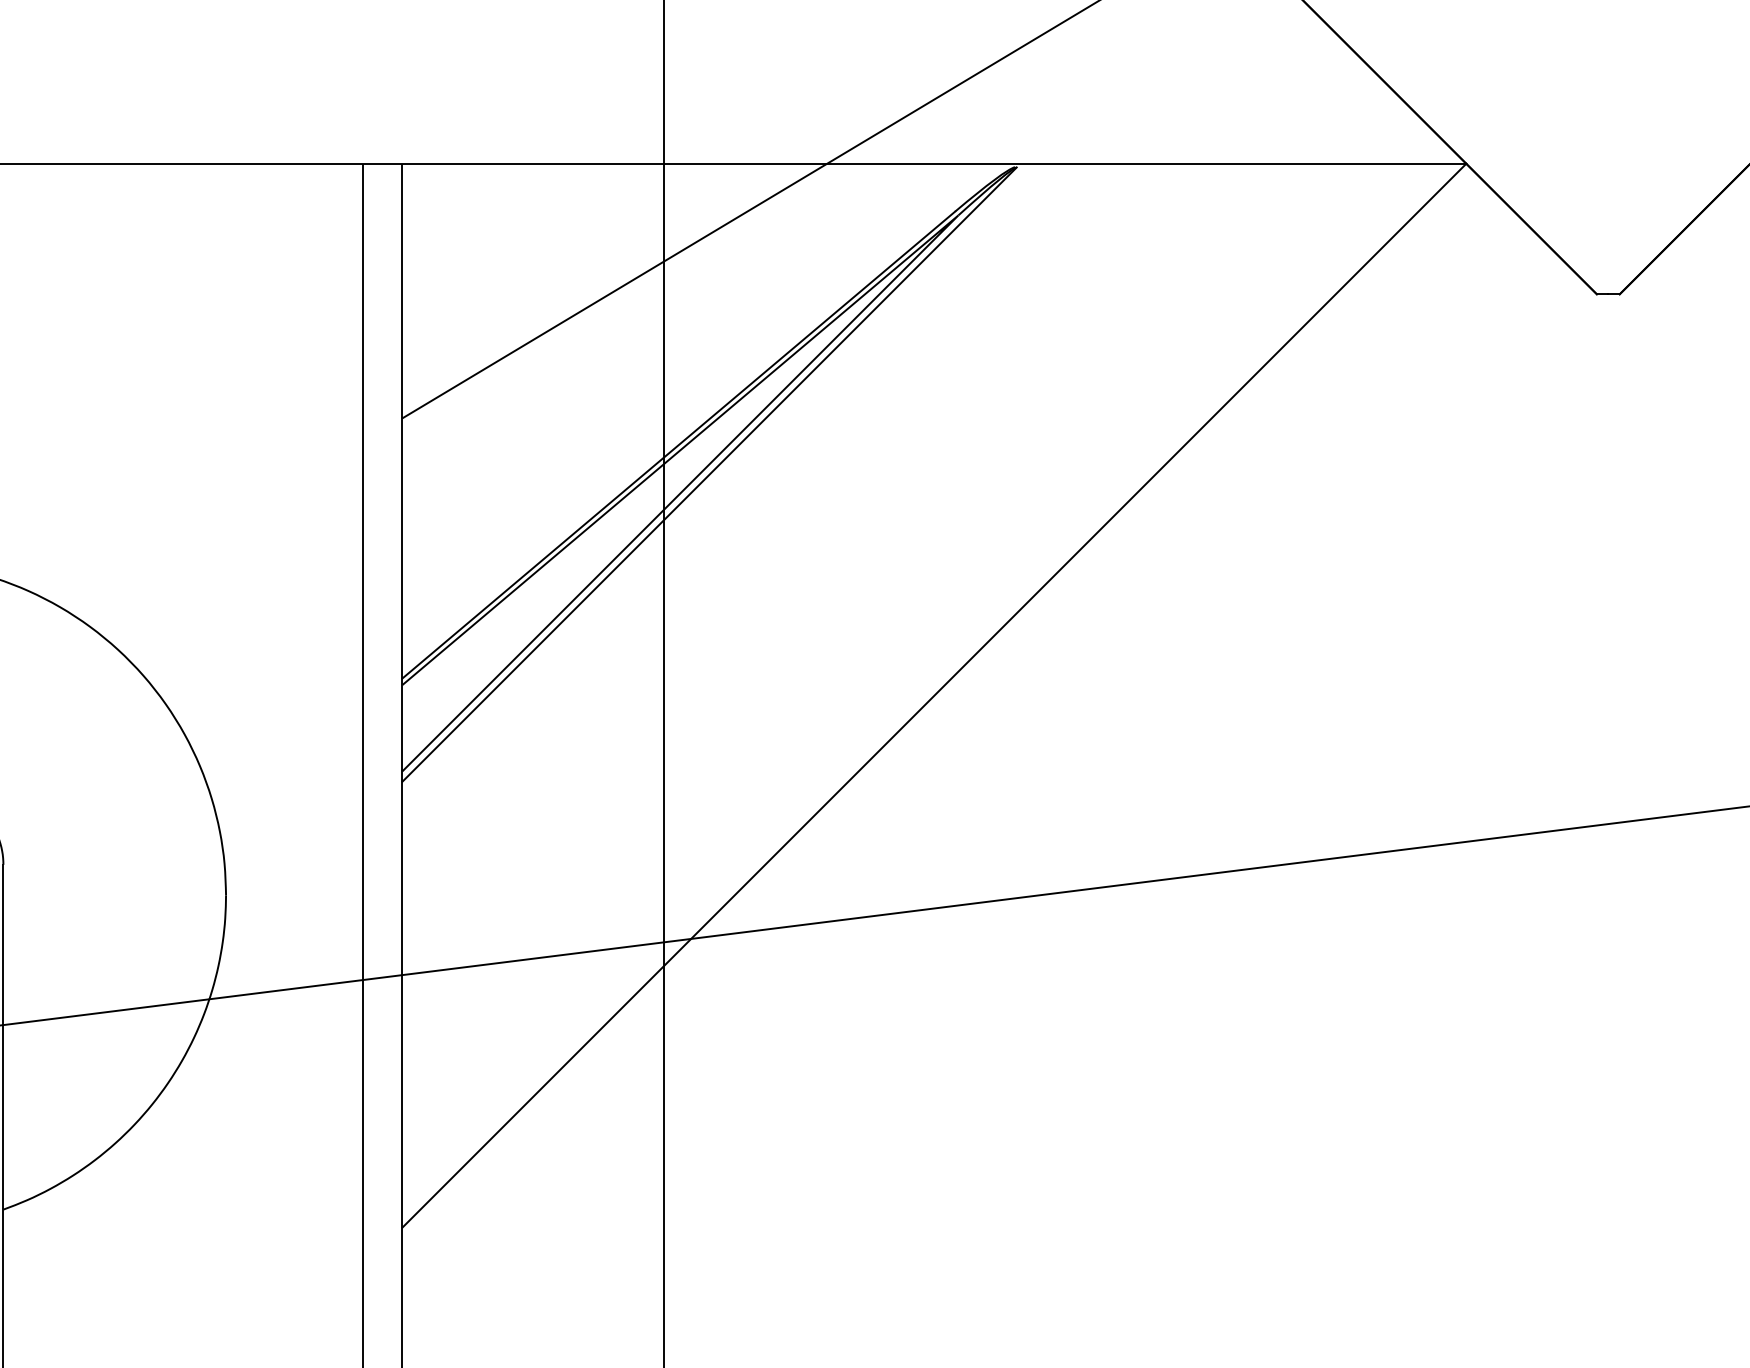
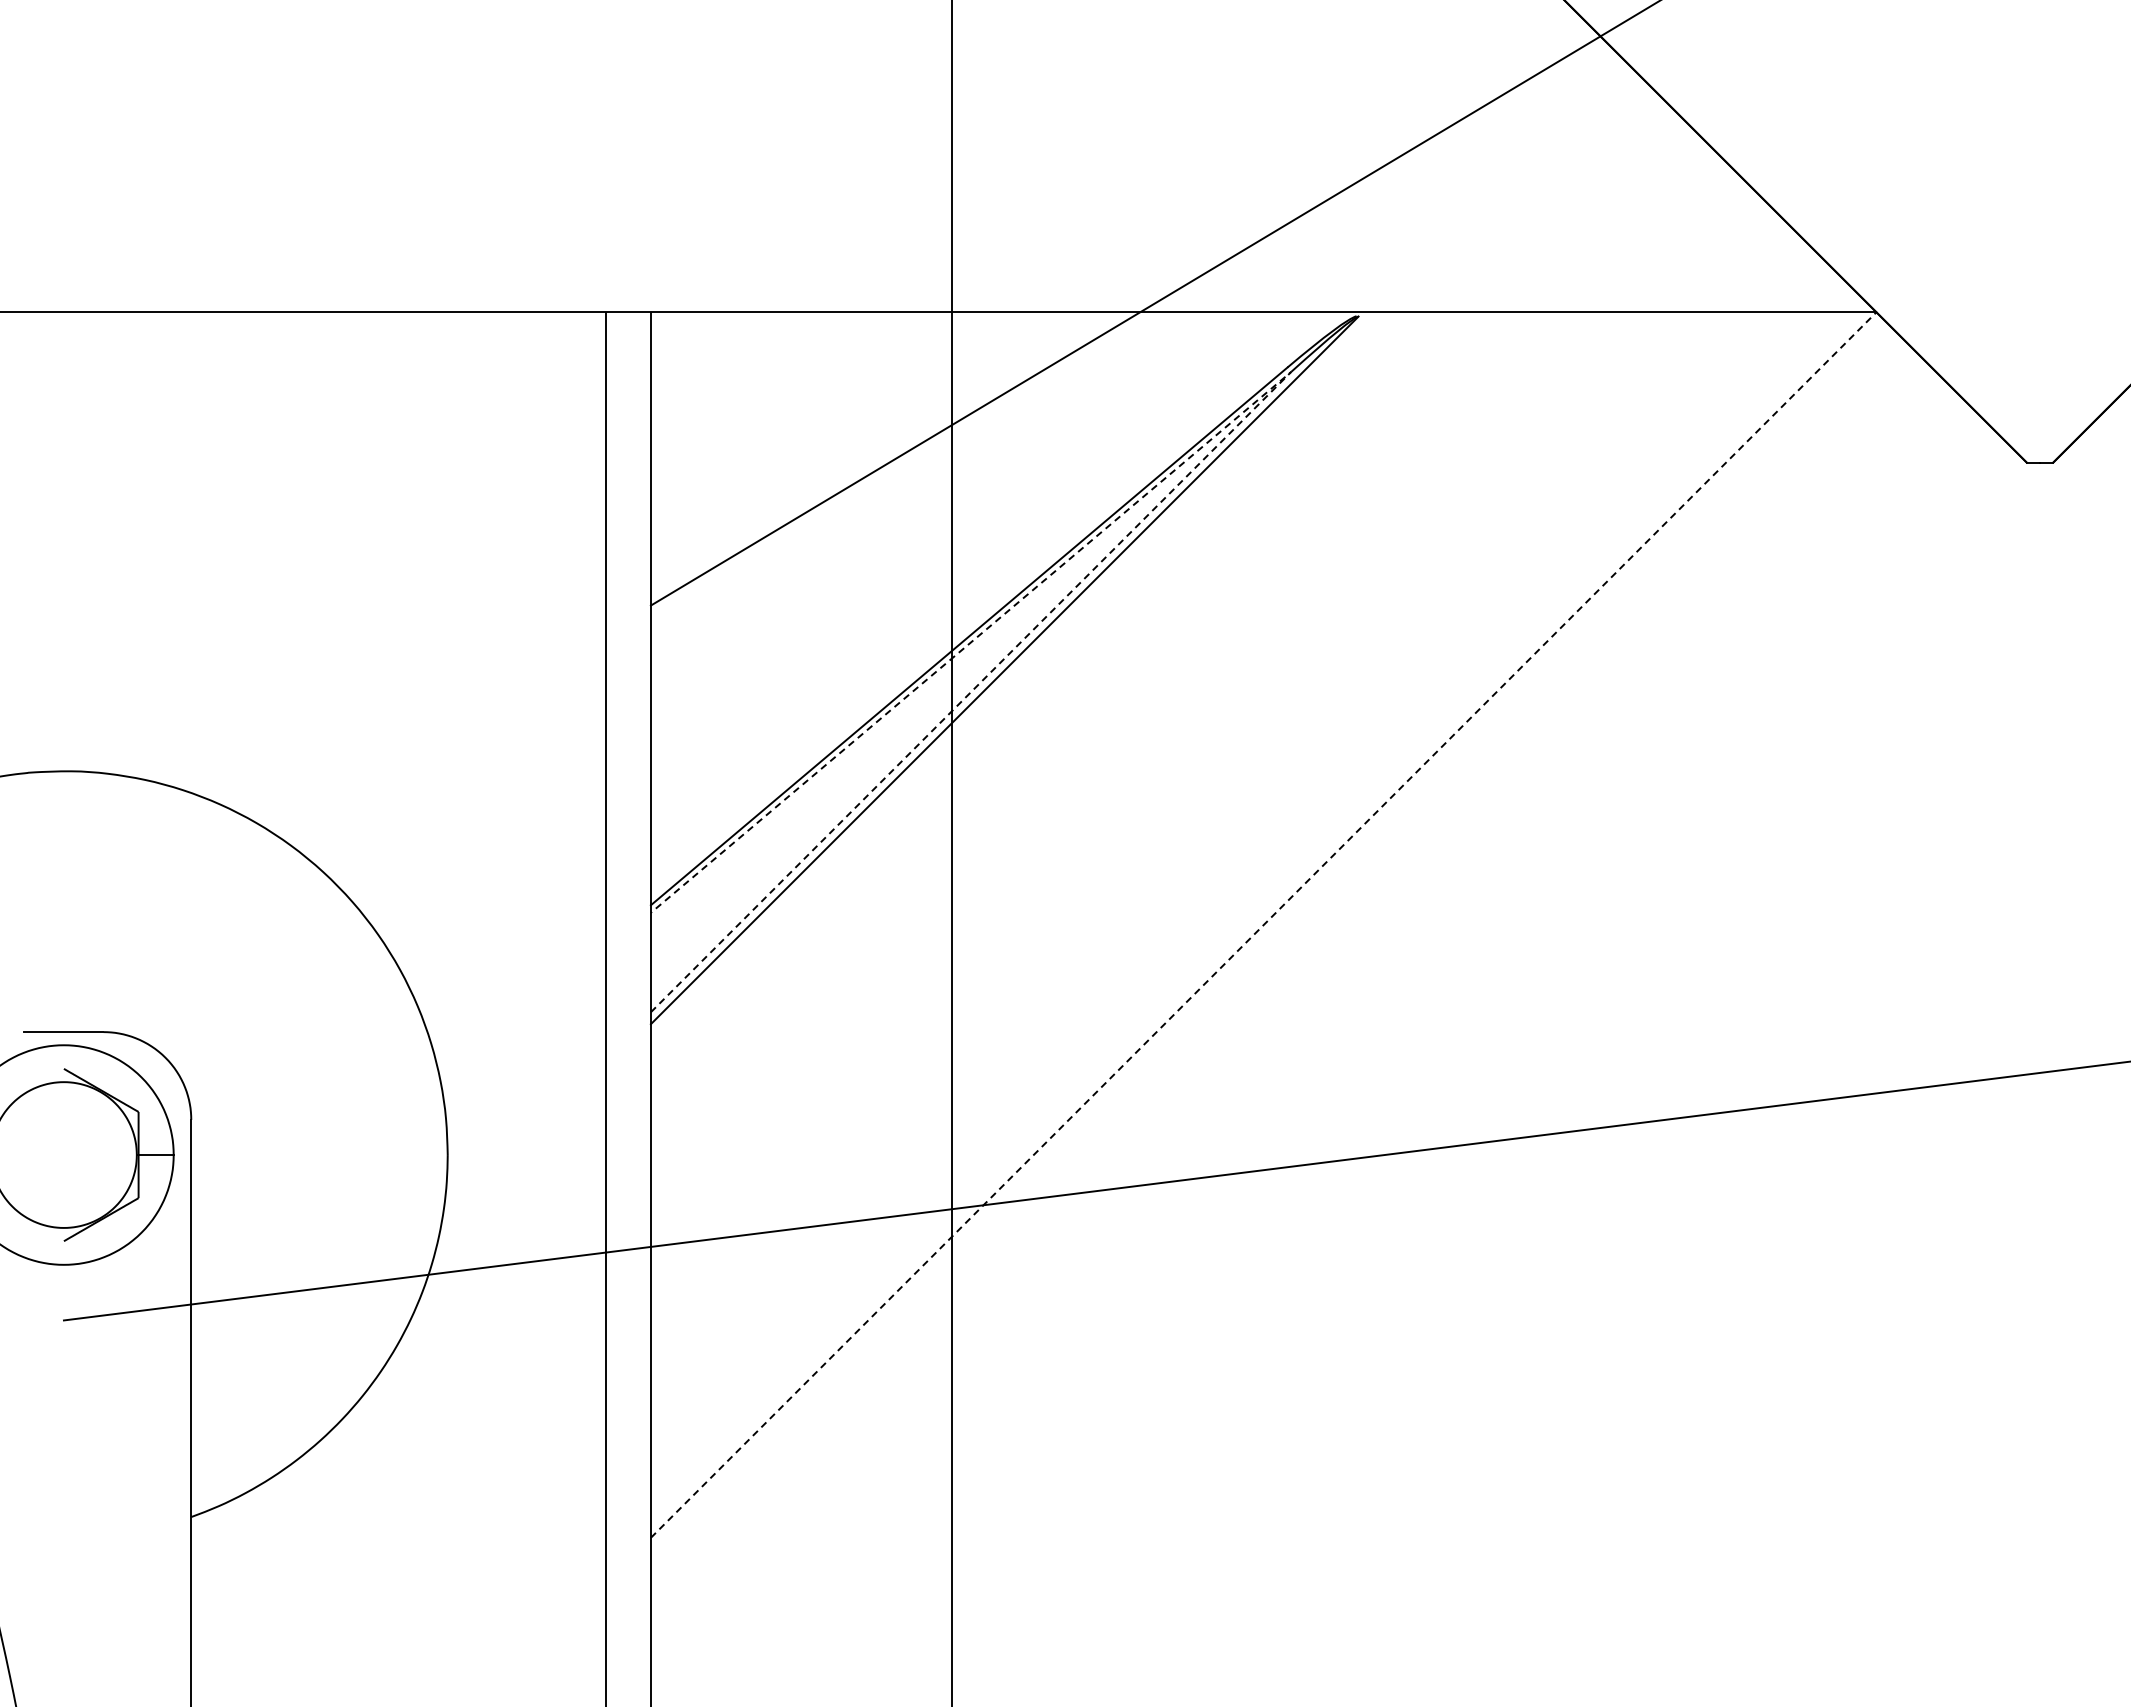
line: (937, 235) -> (1267, 395), solid -> dashed
line: (934, 696) -> (1263, 925), solid -> dashed

